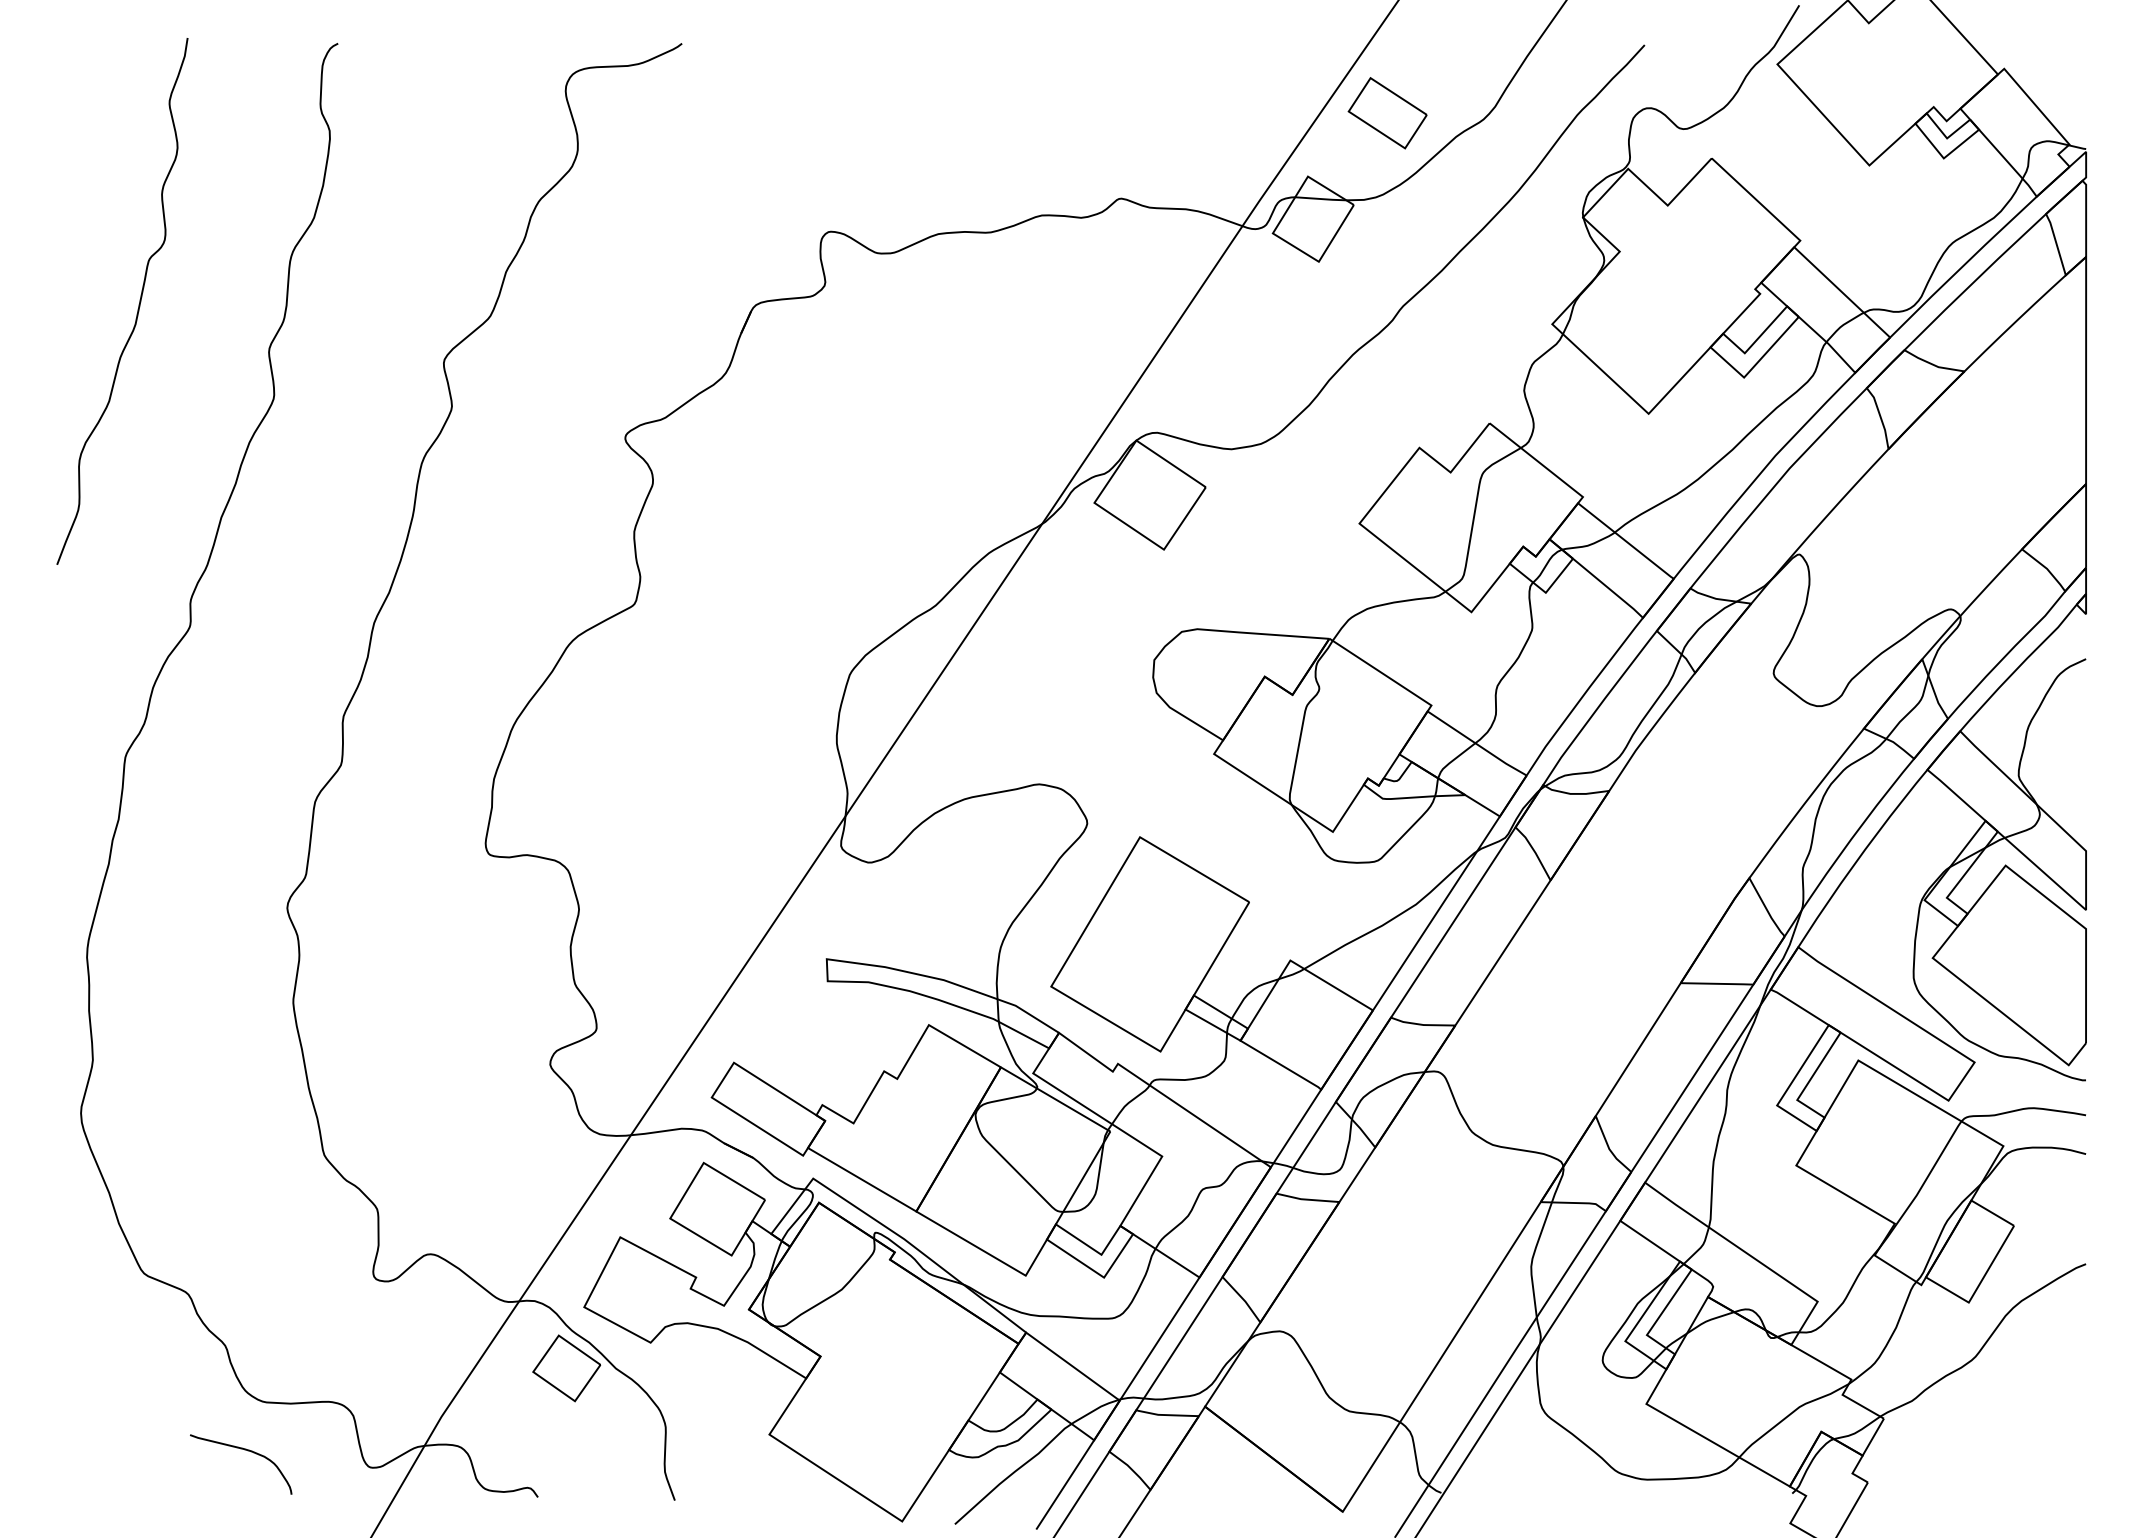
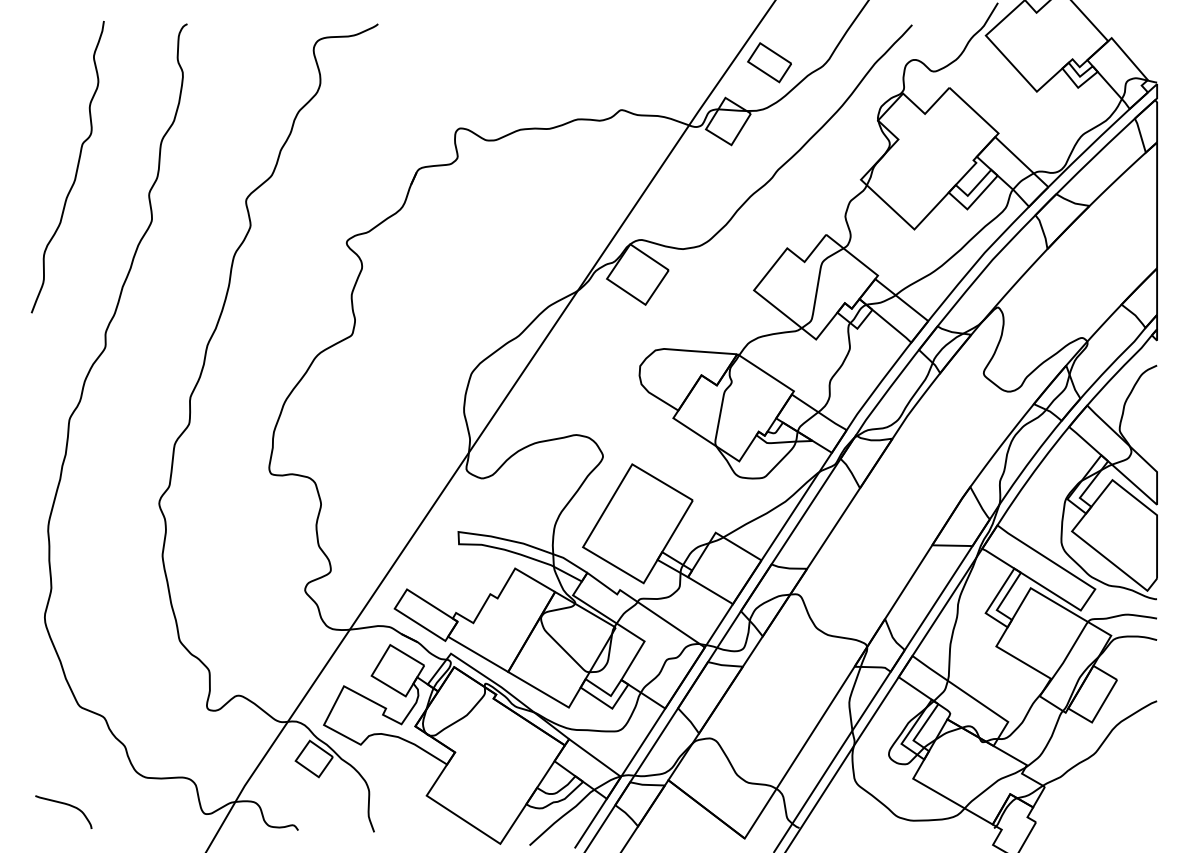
curve: (246, 1452) -> (66, 805), moved

